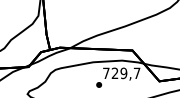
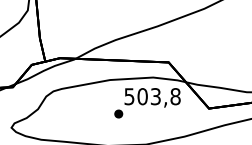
text: (121, 73) -> (152, 96), 729,7 -> 503,8

